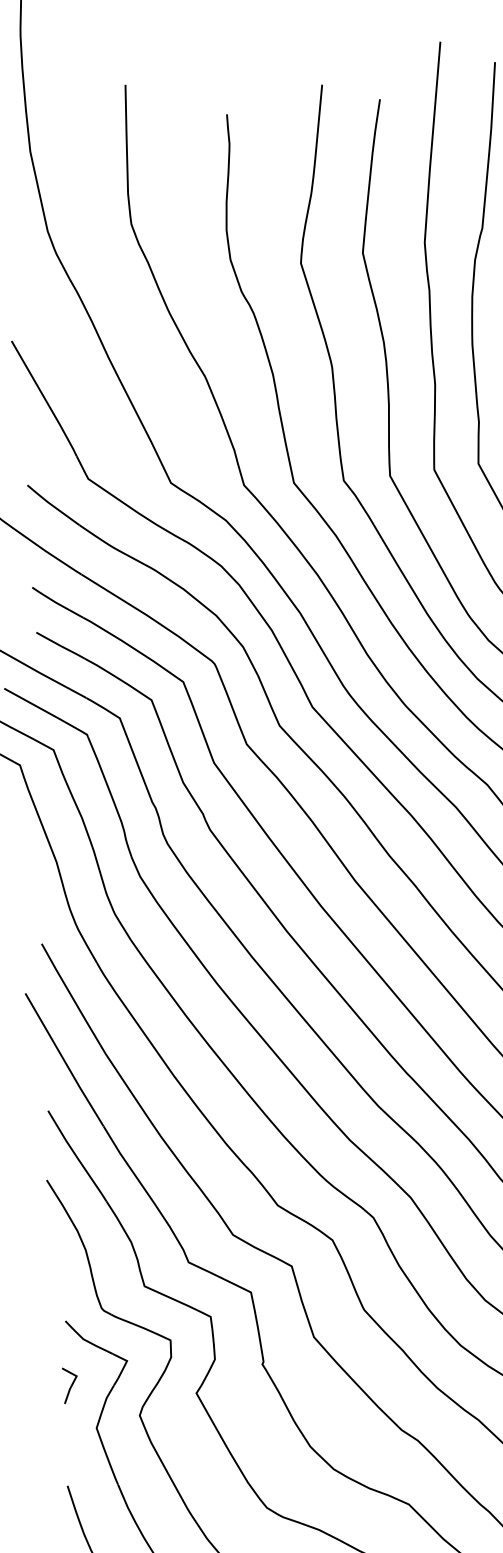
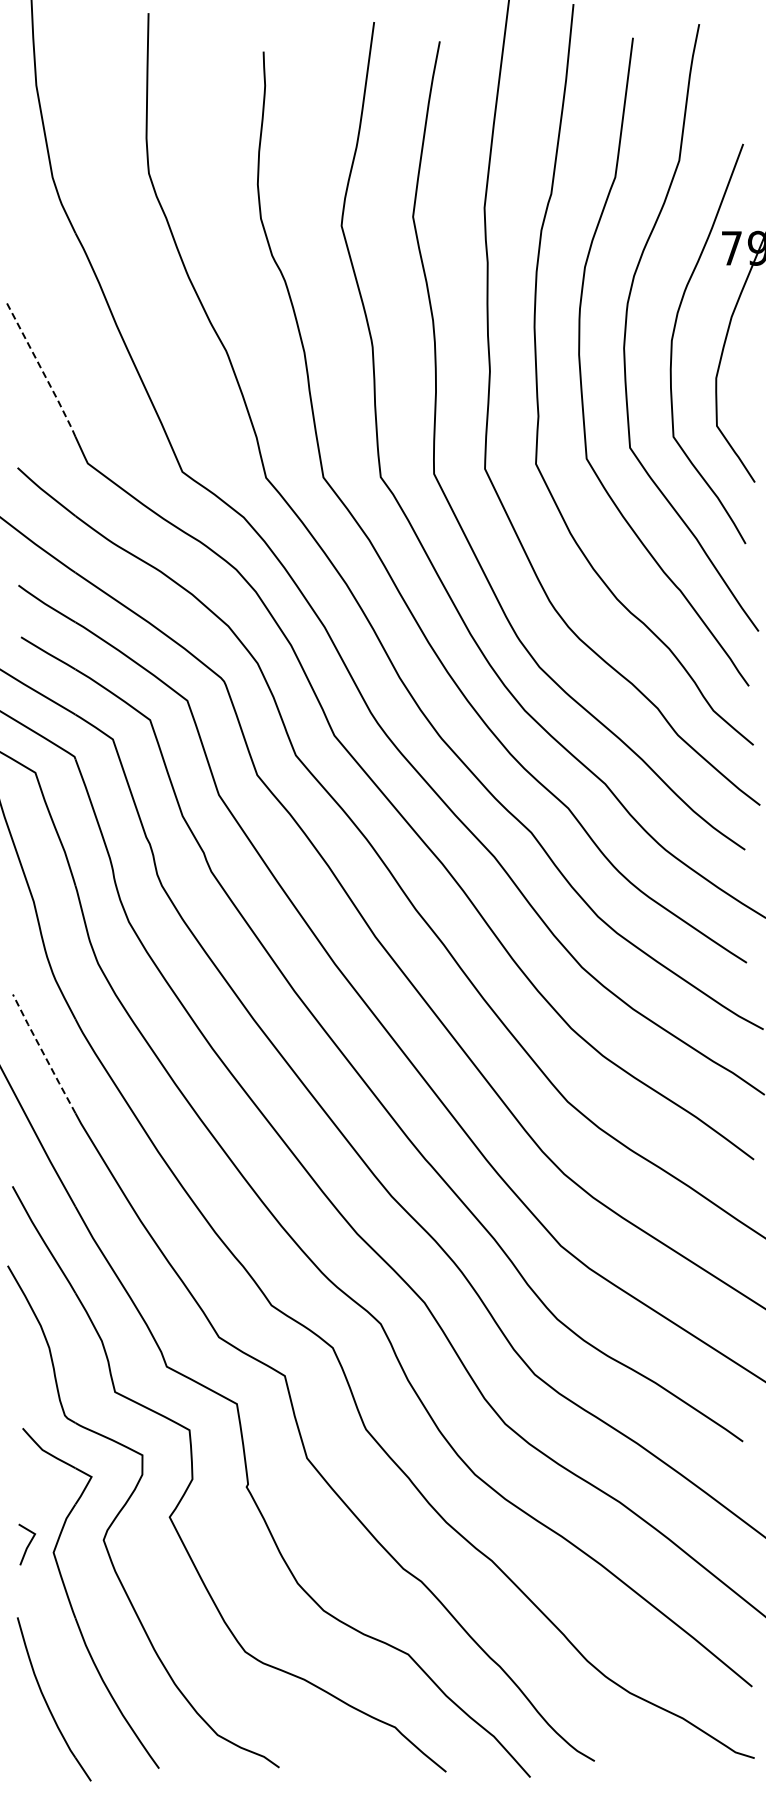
line: (45, 399) -> (42, 370), solid -> dashed
line: (70, 994) -> (43, 1054), solid -> dashed
line: (71, 1385) -> (28, 1544), moved

